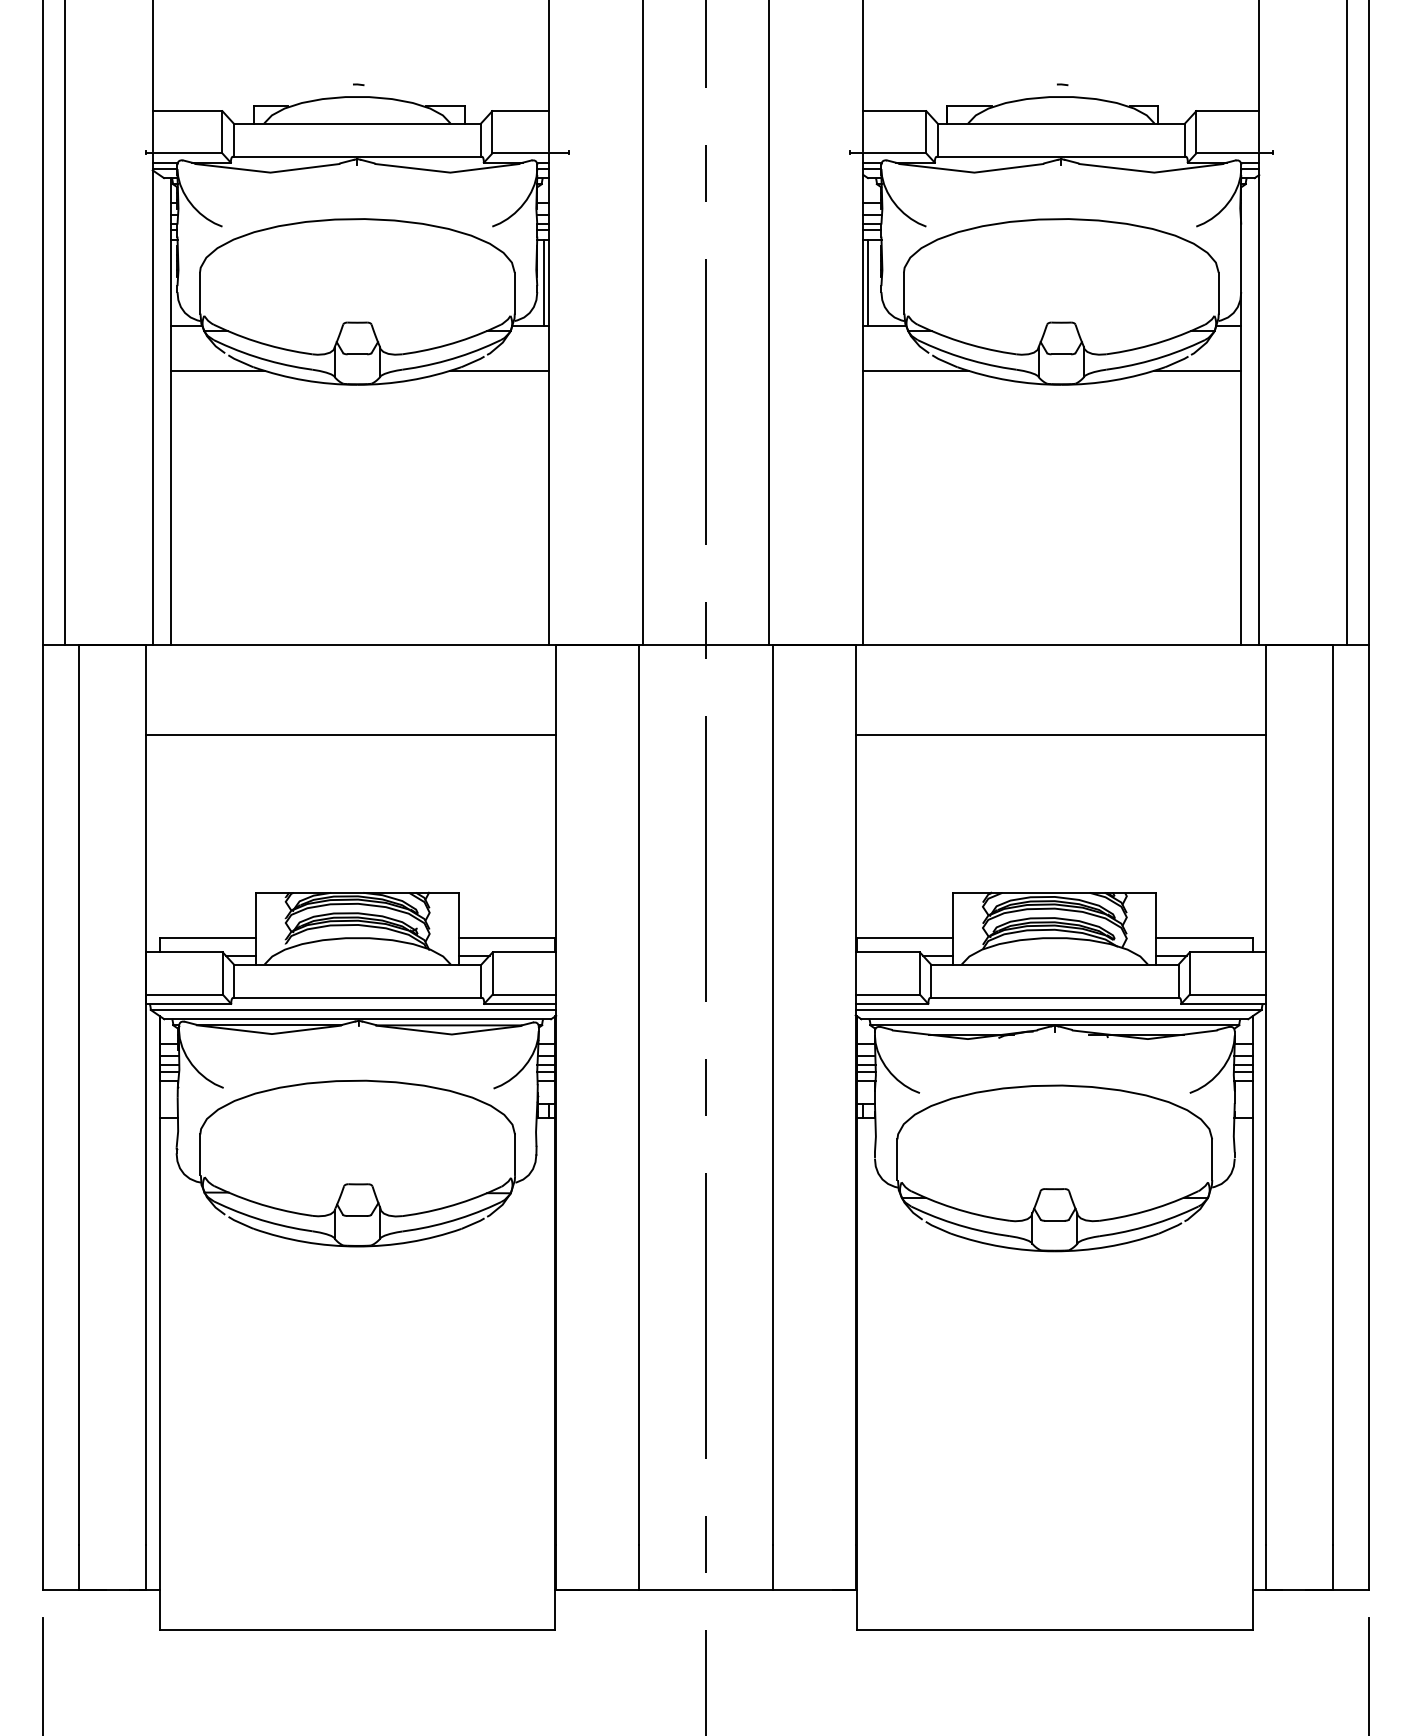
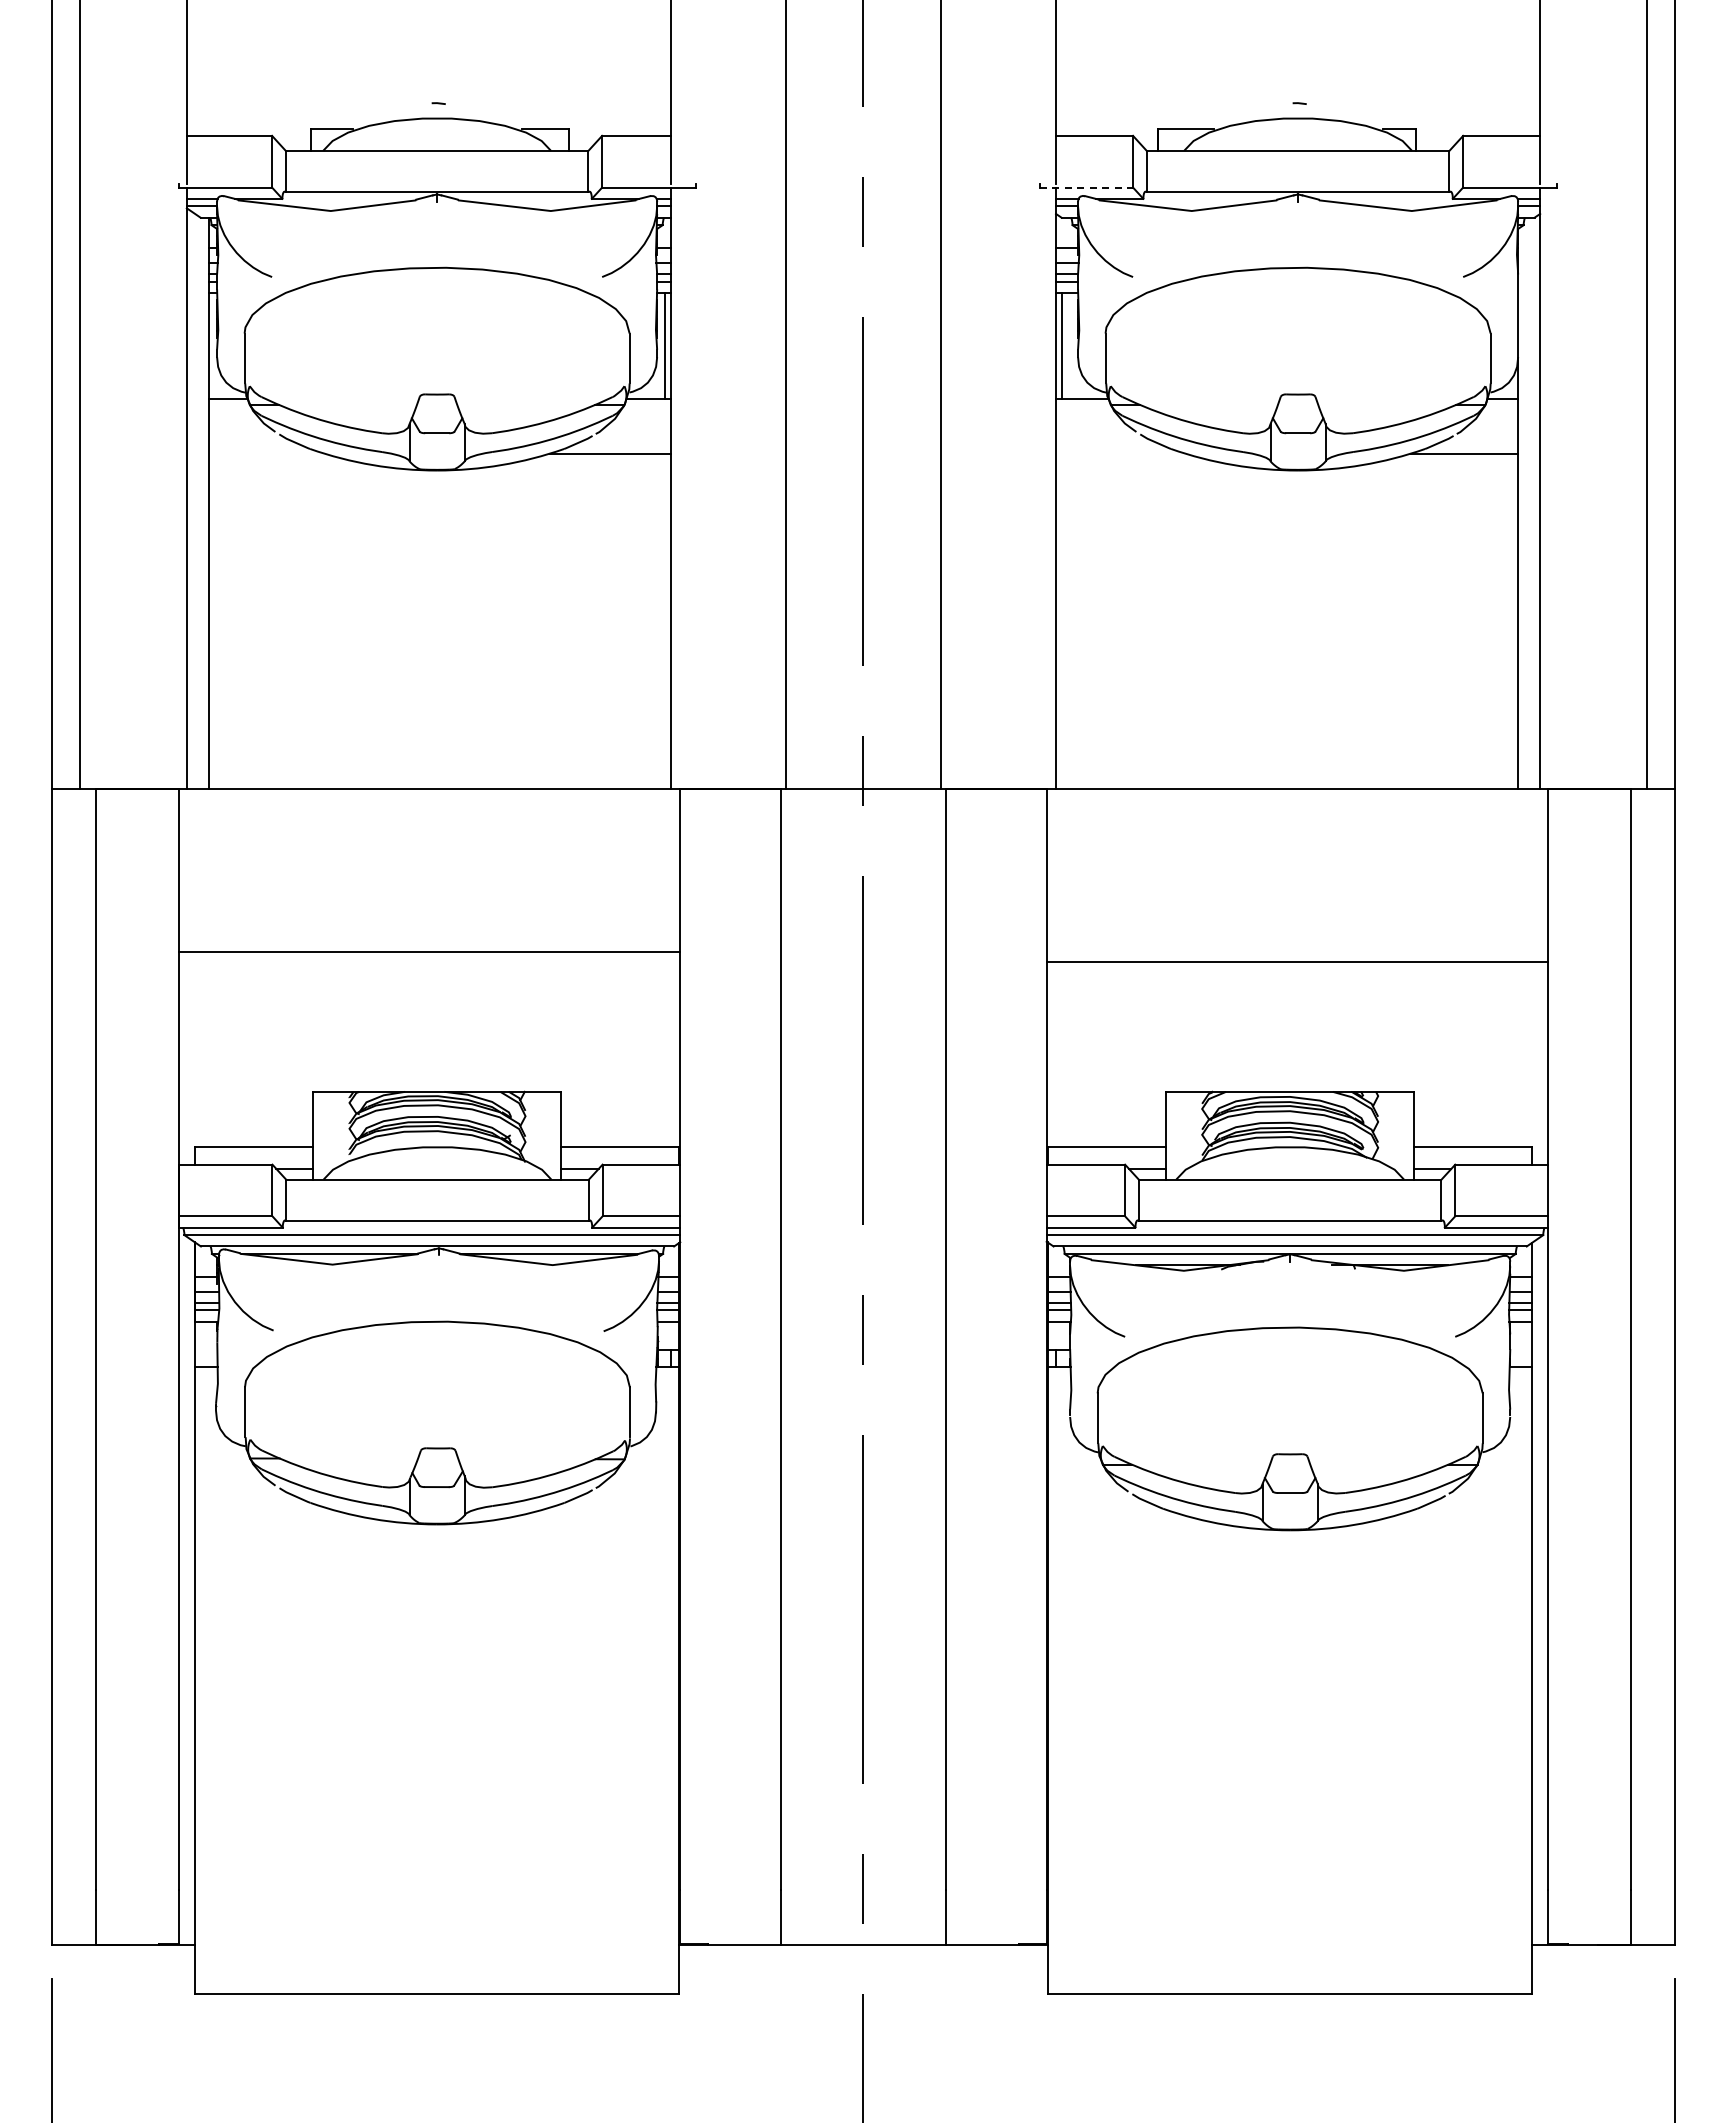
line: (888, 153) -> (1086, 187), solid -> dashed
line: (217, 370) -> (266, 453), removed
line: (916, 370) -> (1120, 453), removed
line: (351, 735) -> (429, 952), moved
line: (1060, 735) -> (1297, 962), moved

